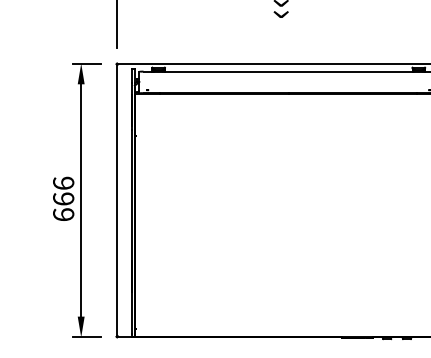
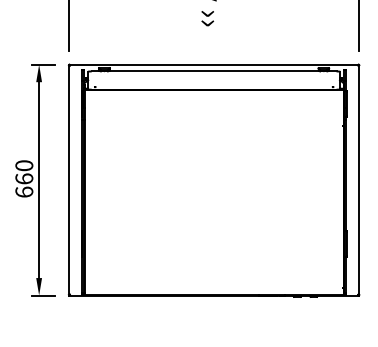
text: (63, 183) -> (24, 165), 666 -> 660

